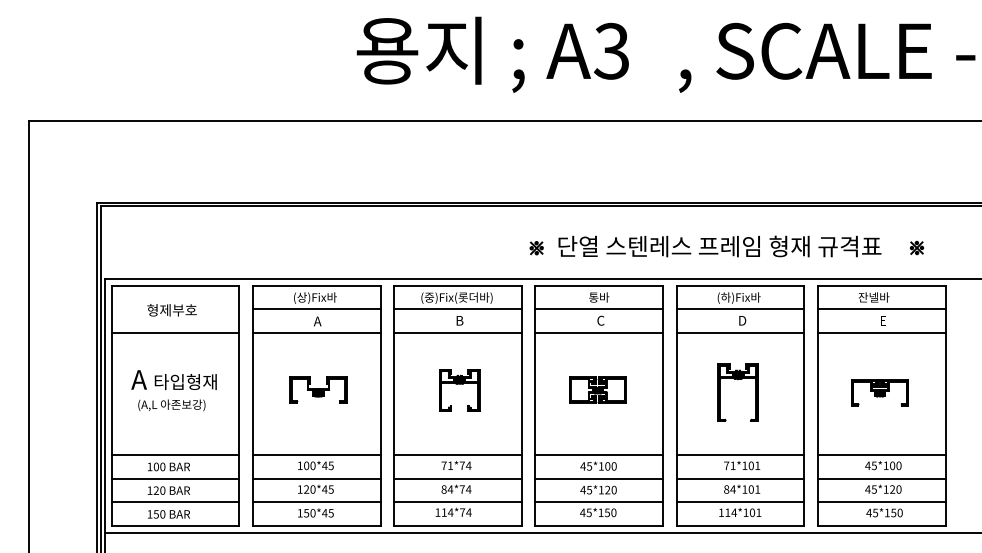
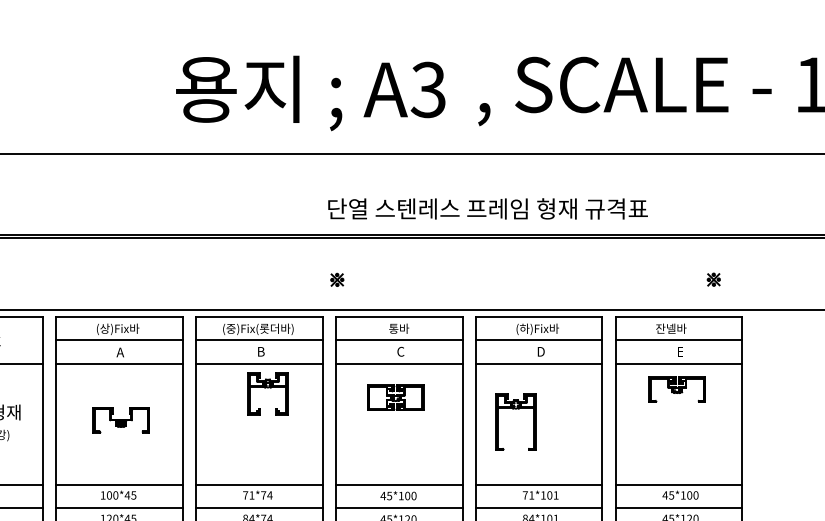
text: (492, 54) -> (310, 93), moved
text: (719, 246) -> (487, 208), moved
part: (738, 380) -> (516, 409), moved
part: (597, 389) -> (395, 397), moved
part: (459, 390) -> (267, 394), moved
part: (879, 392) -> (676, 389), moved

